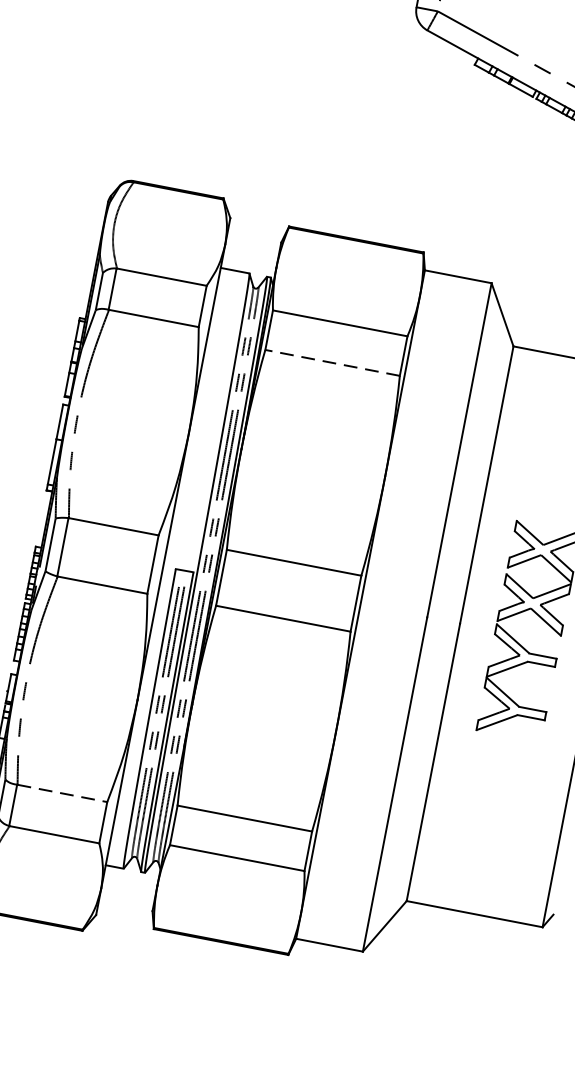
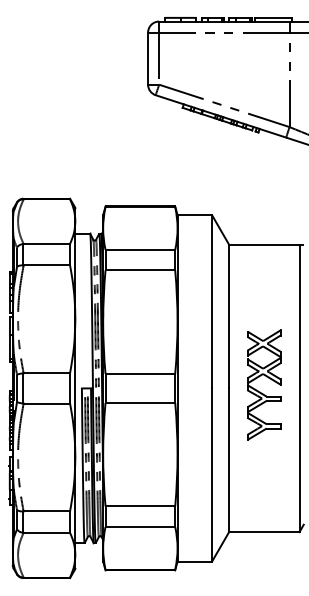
line: (332, 363) -> (140, 270), dashed -> solid
line: (63, 793) -> (47, 511), dashed -> solid

